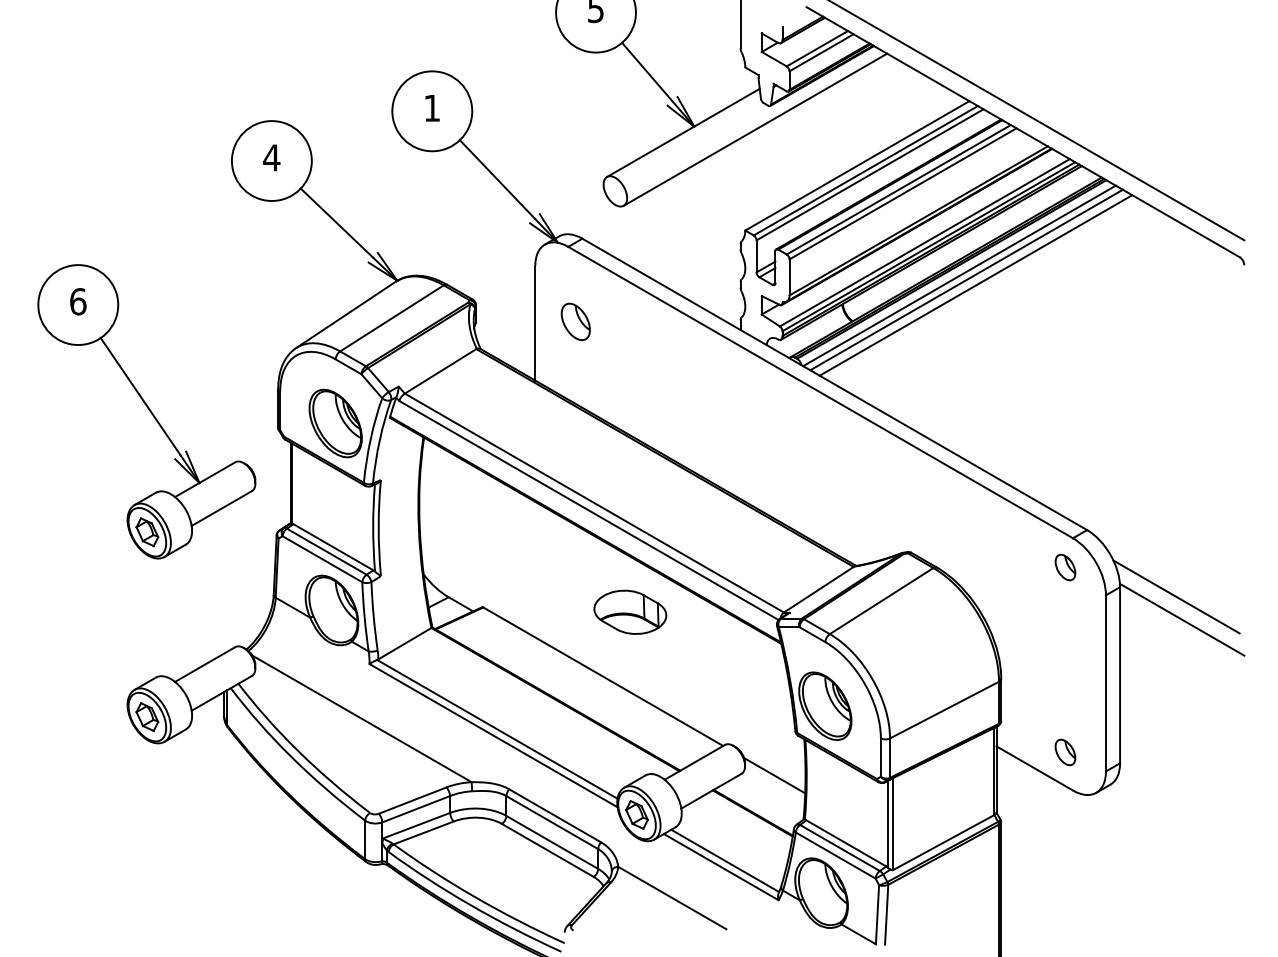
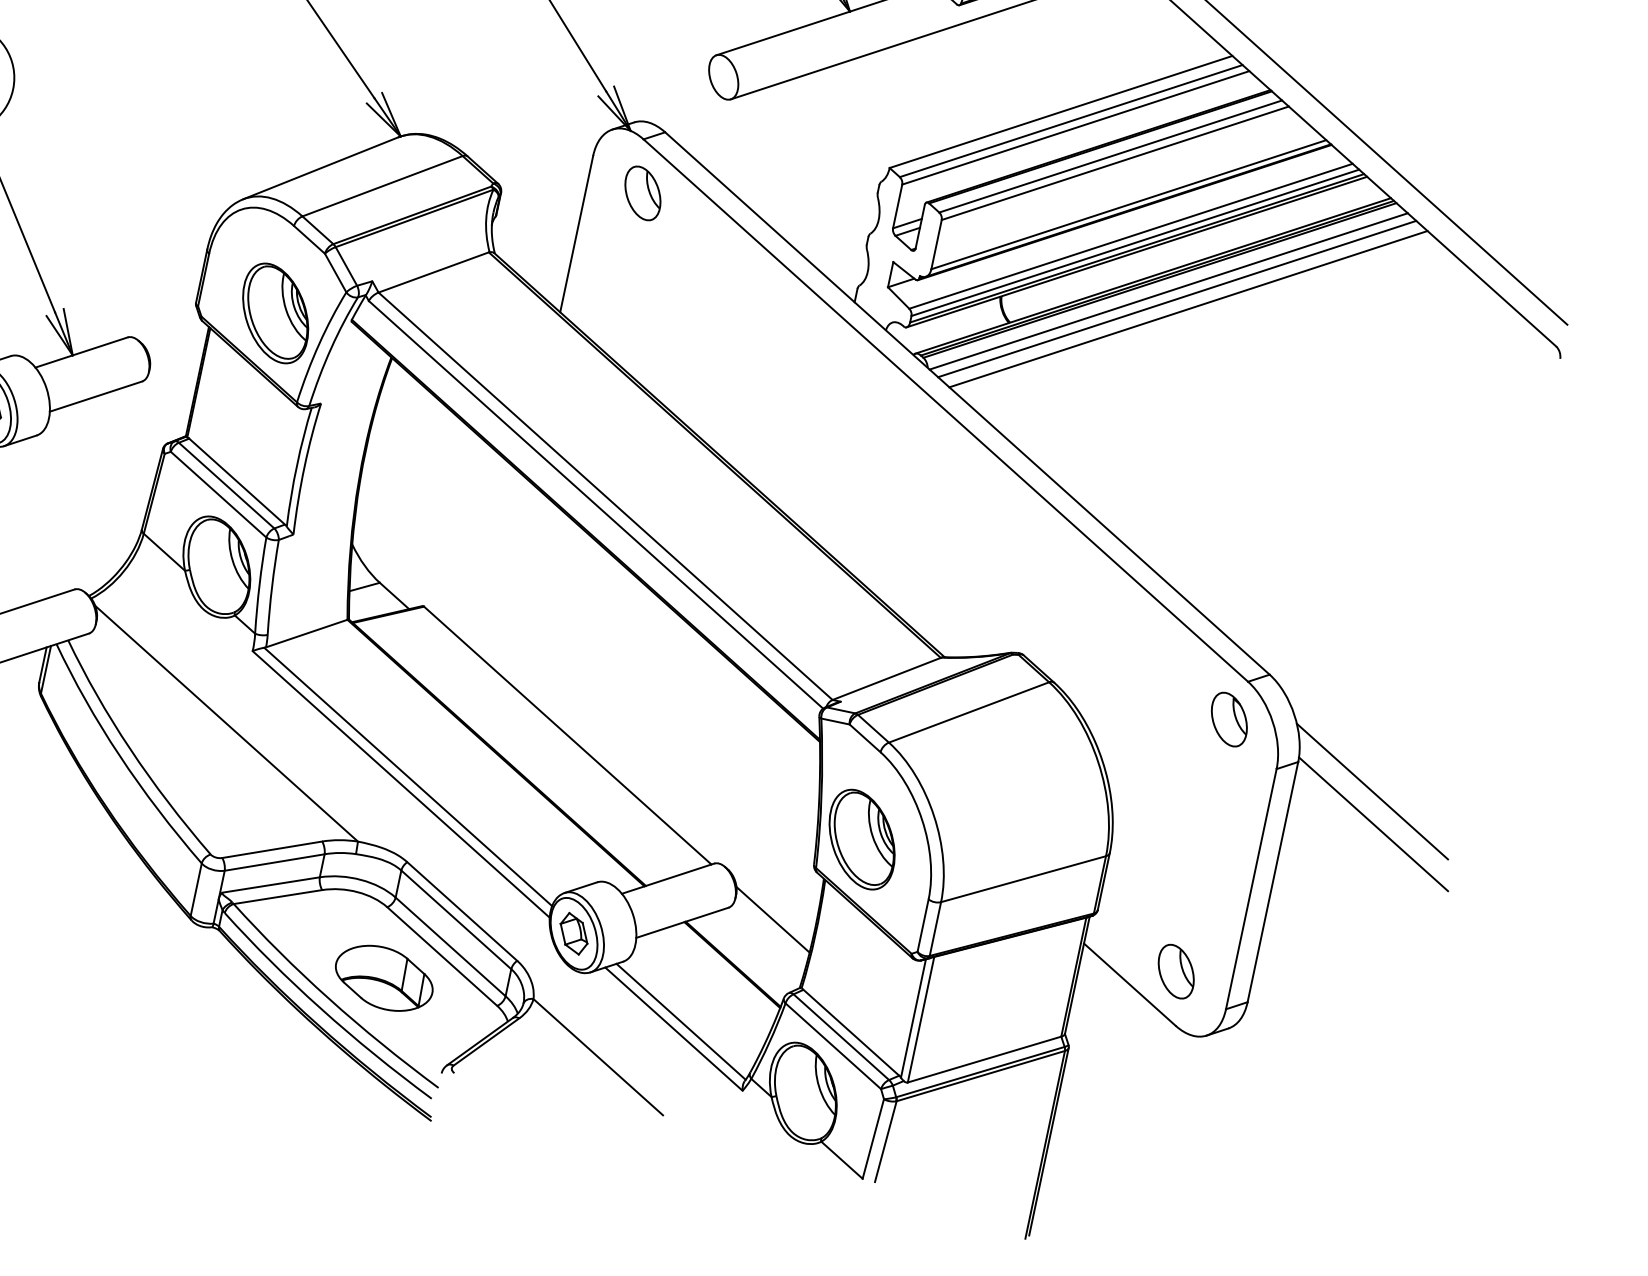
part: (575, 321) -> (642, 192), moved
part: (1065, 567) -> (1229, 719), size x1.43
part: (630, 611) -> (384, 977), moved
part: (1065, 752) -> (1176, 971), size x1.43

